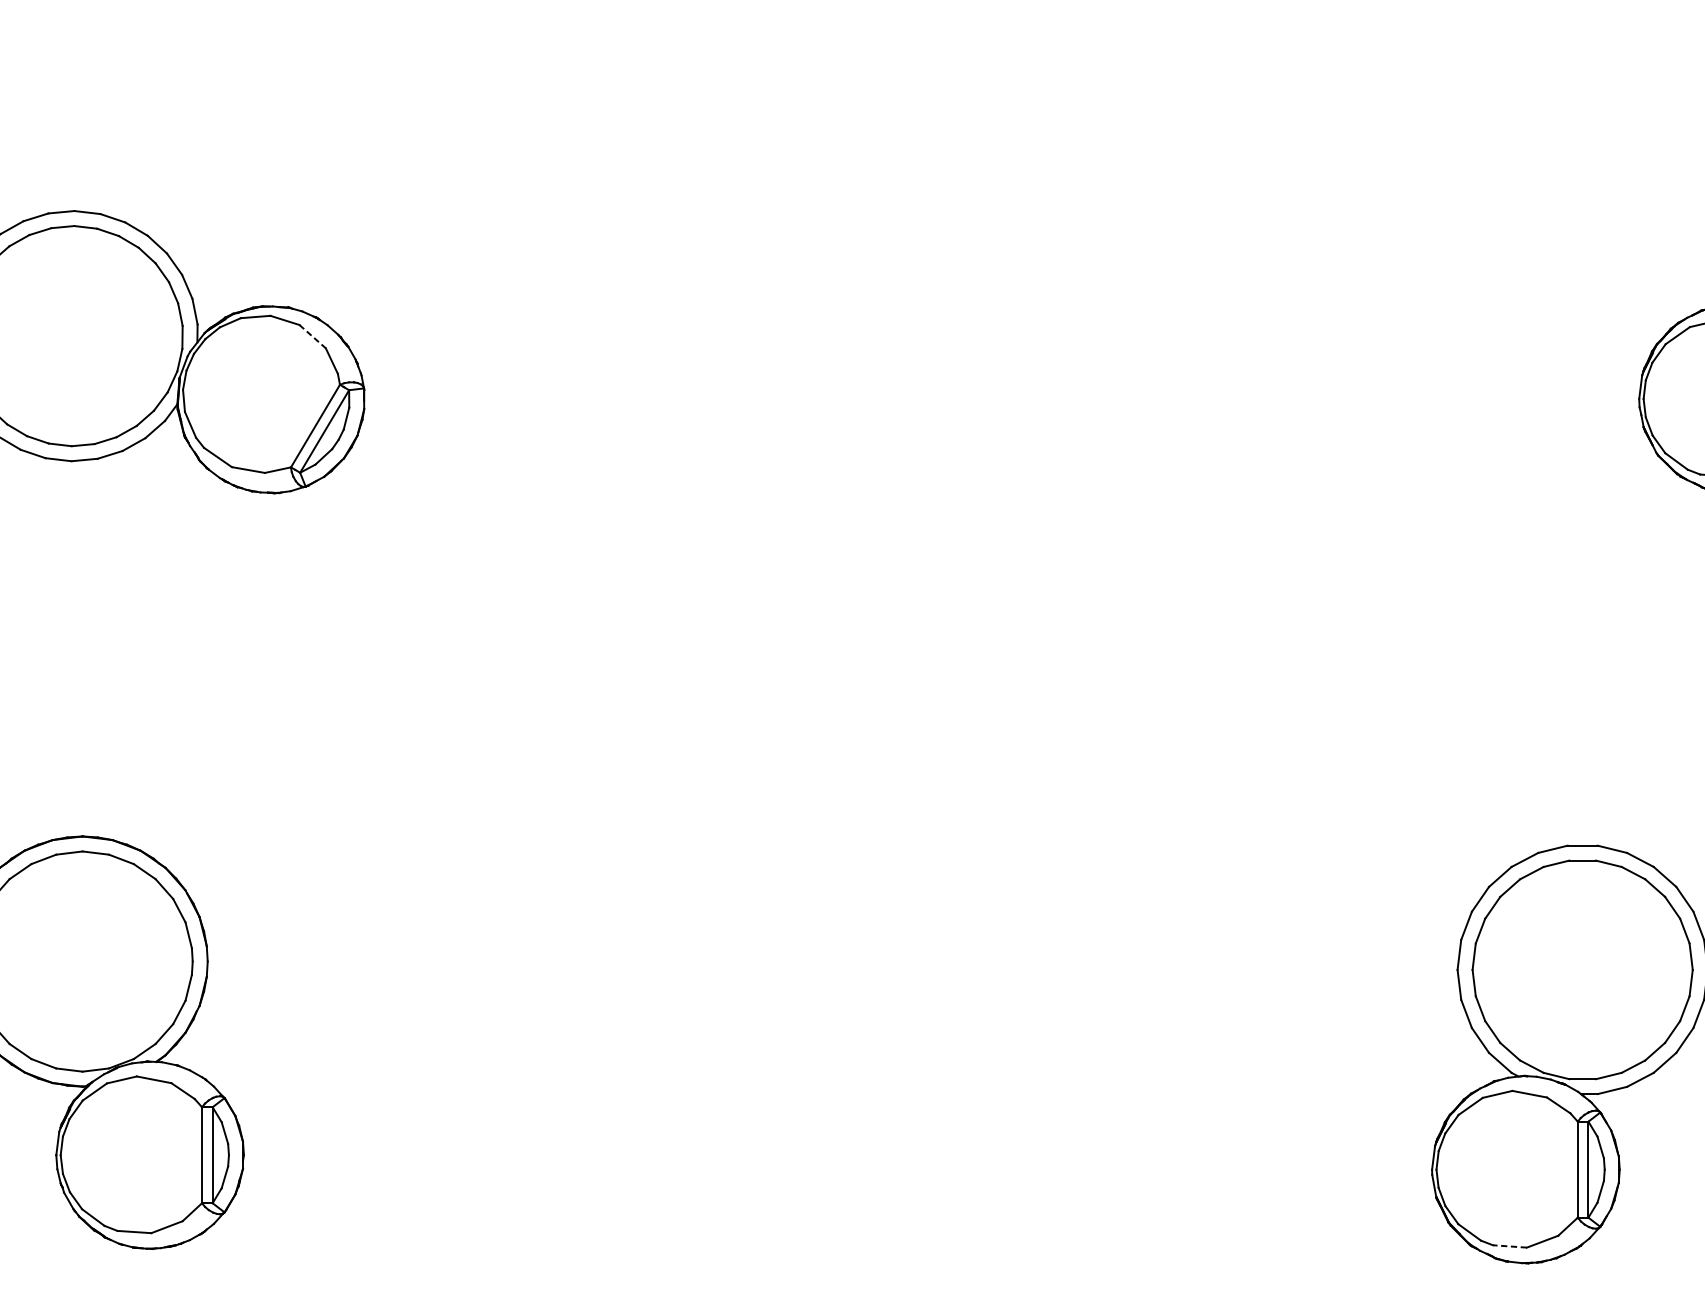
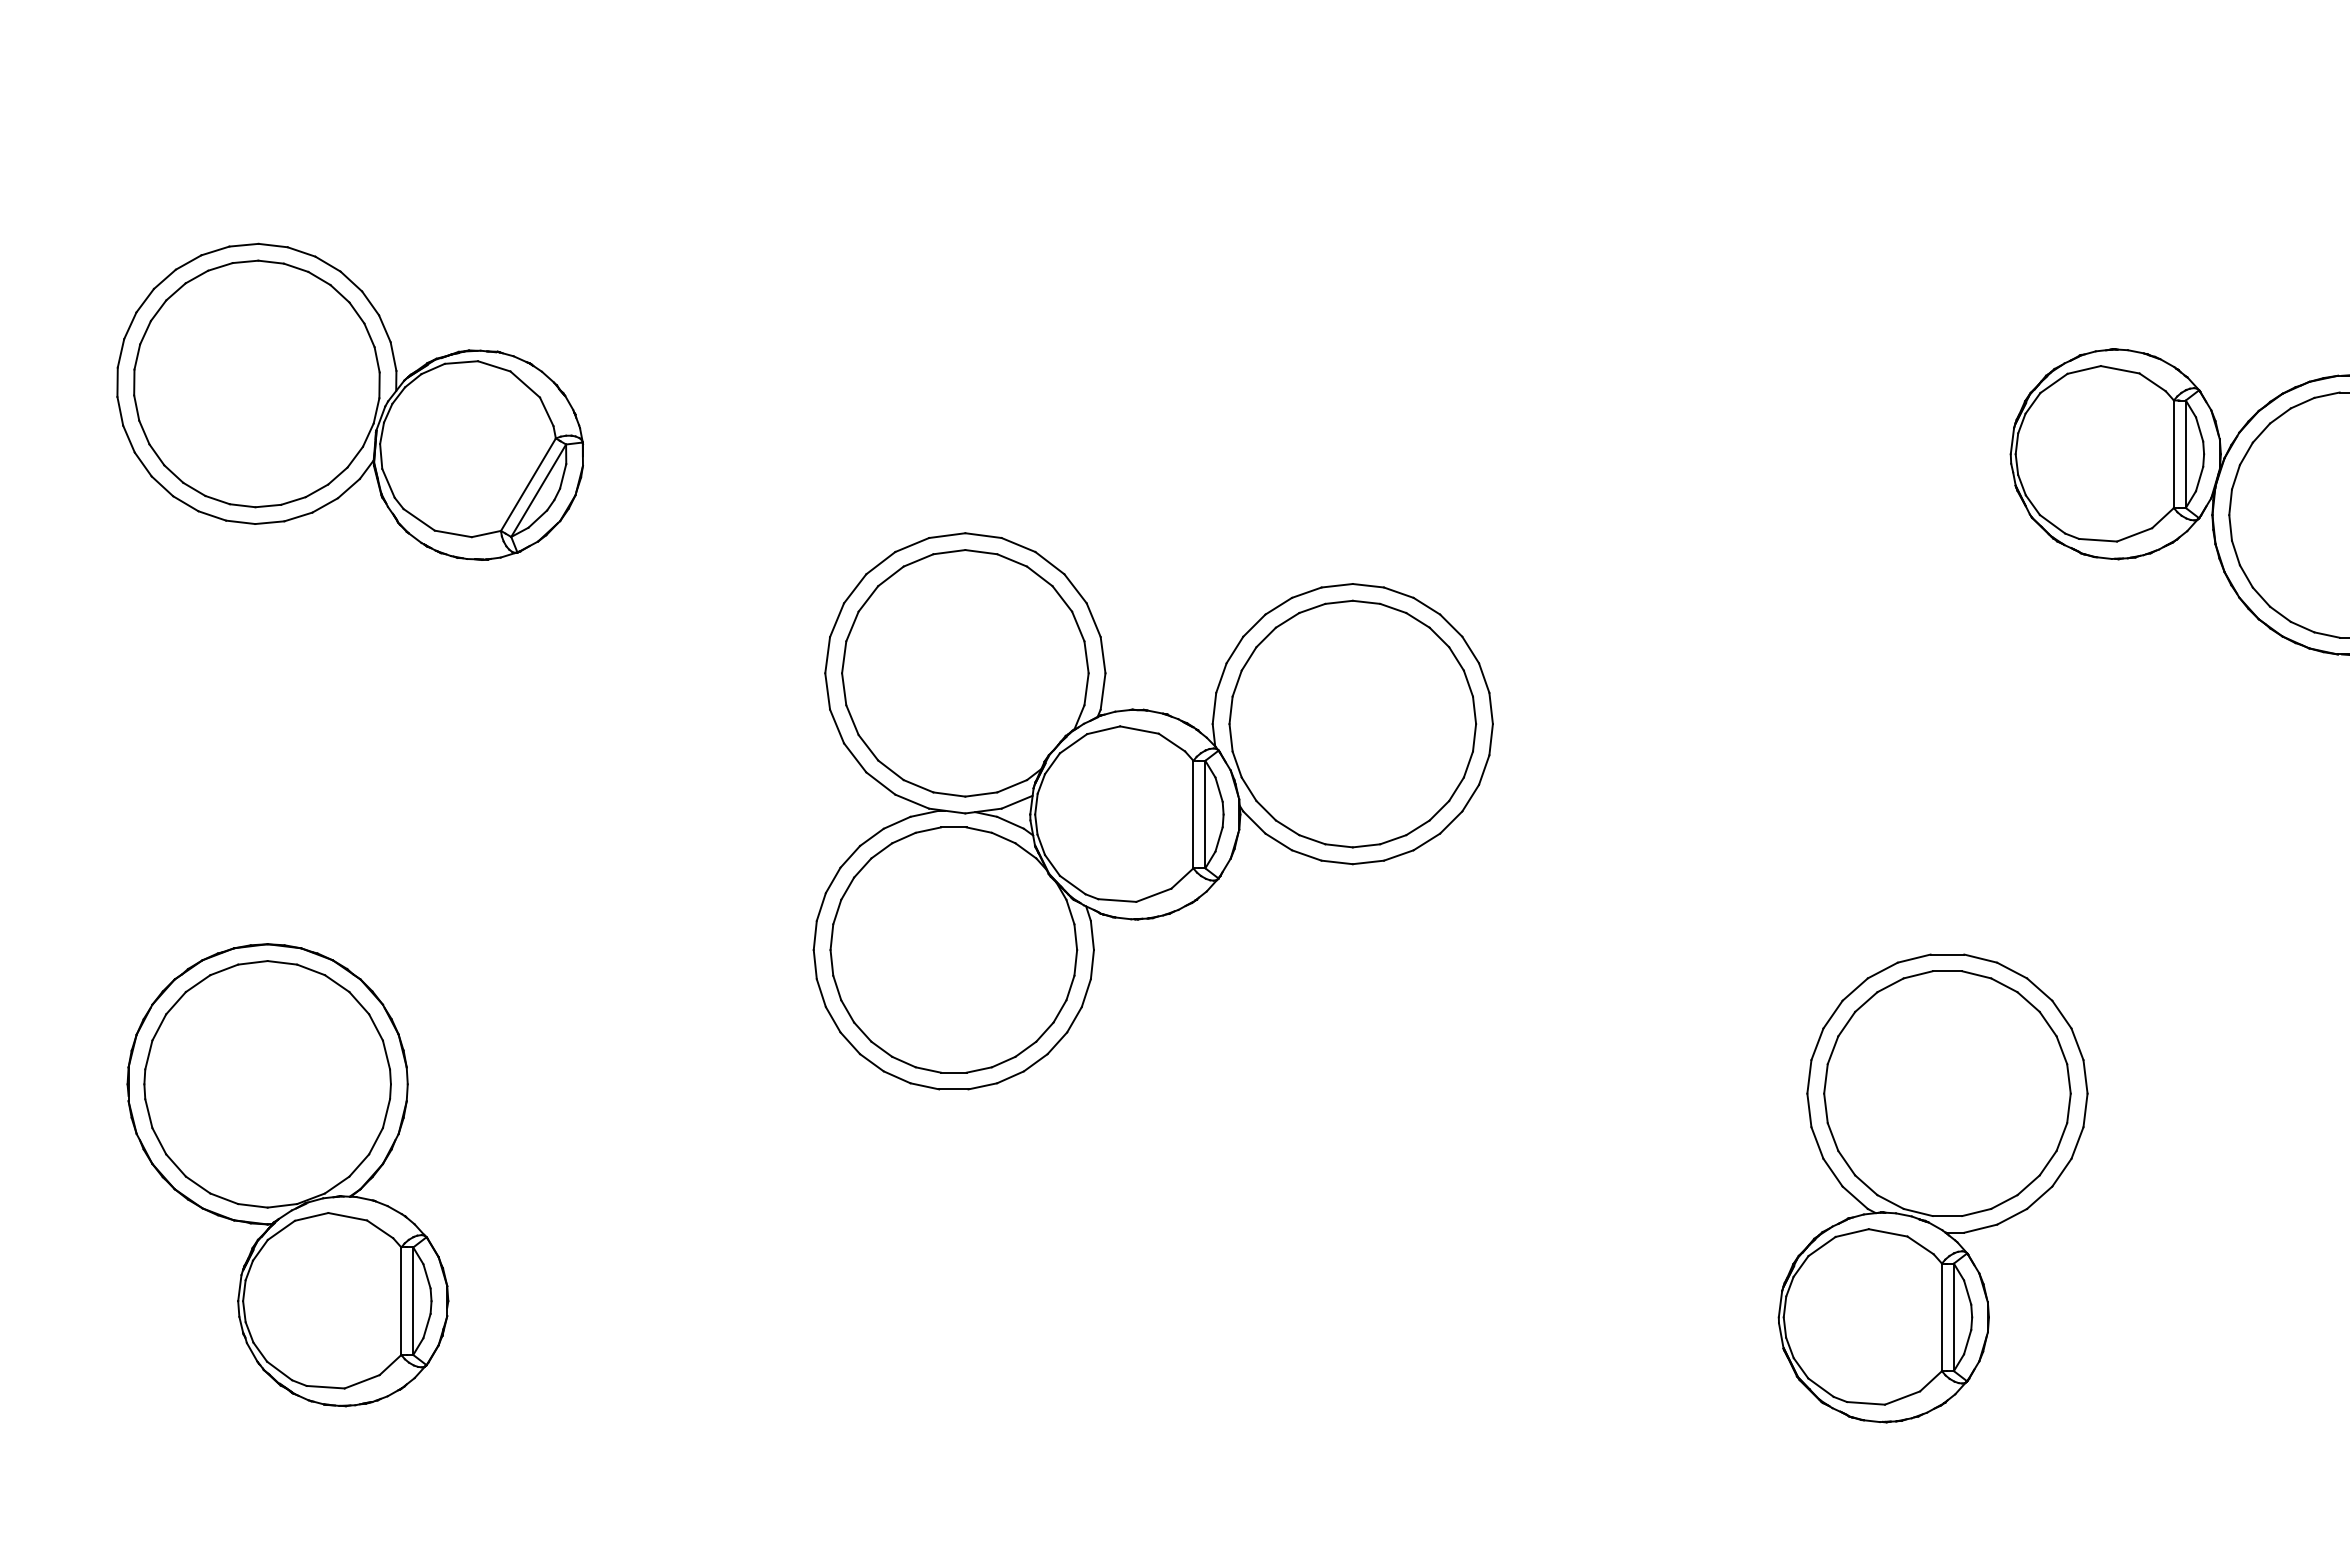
line: (312, 336) -> (525, 384), dashed -> solid
part: (872, 717) -> (1152, 811), added
line: (1509, 1246) -> (1865, 1403), dashed -> solid

